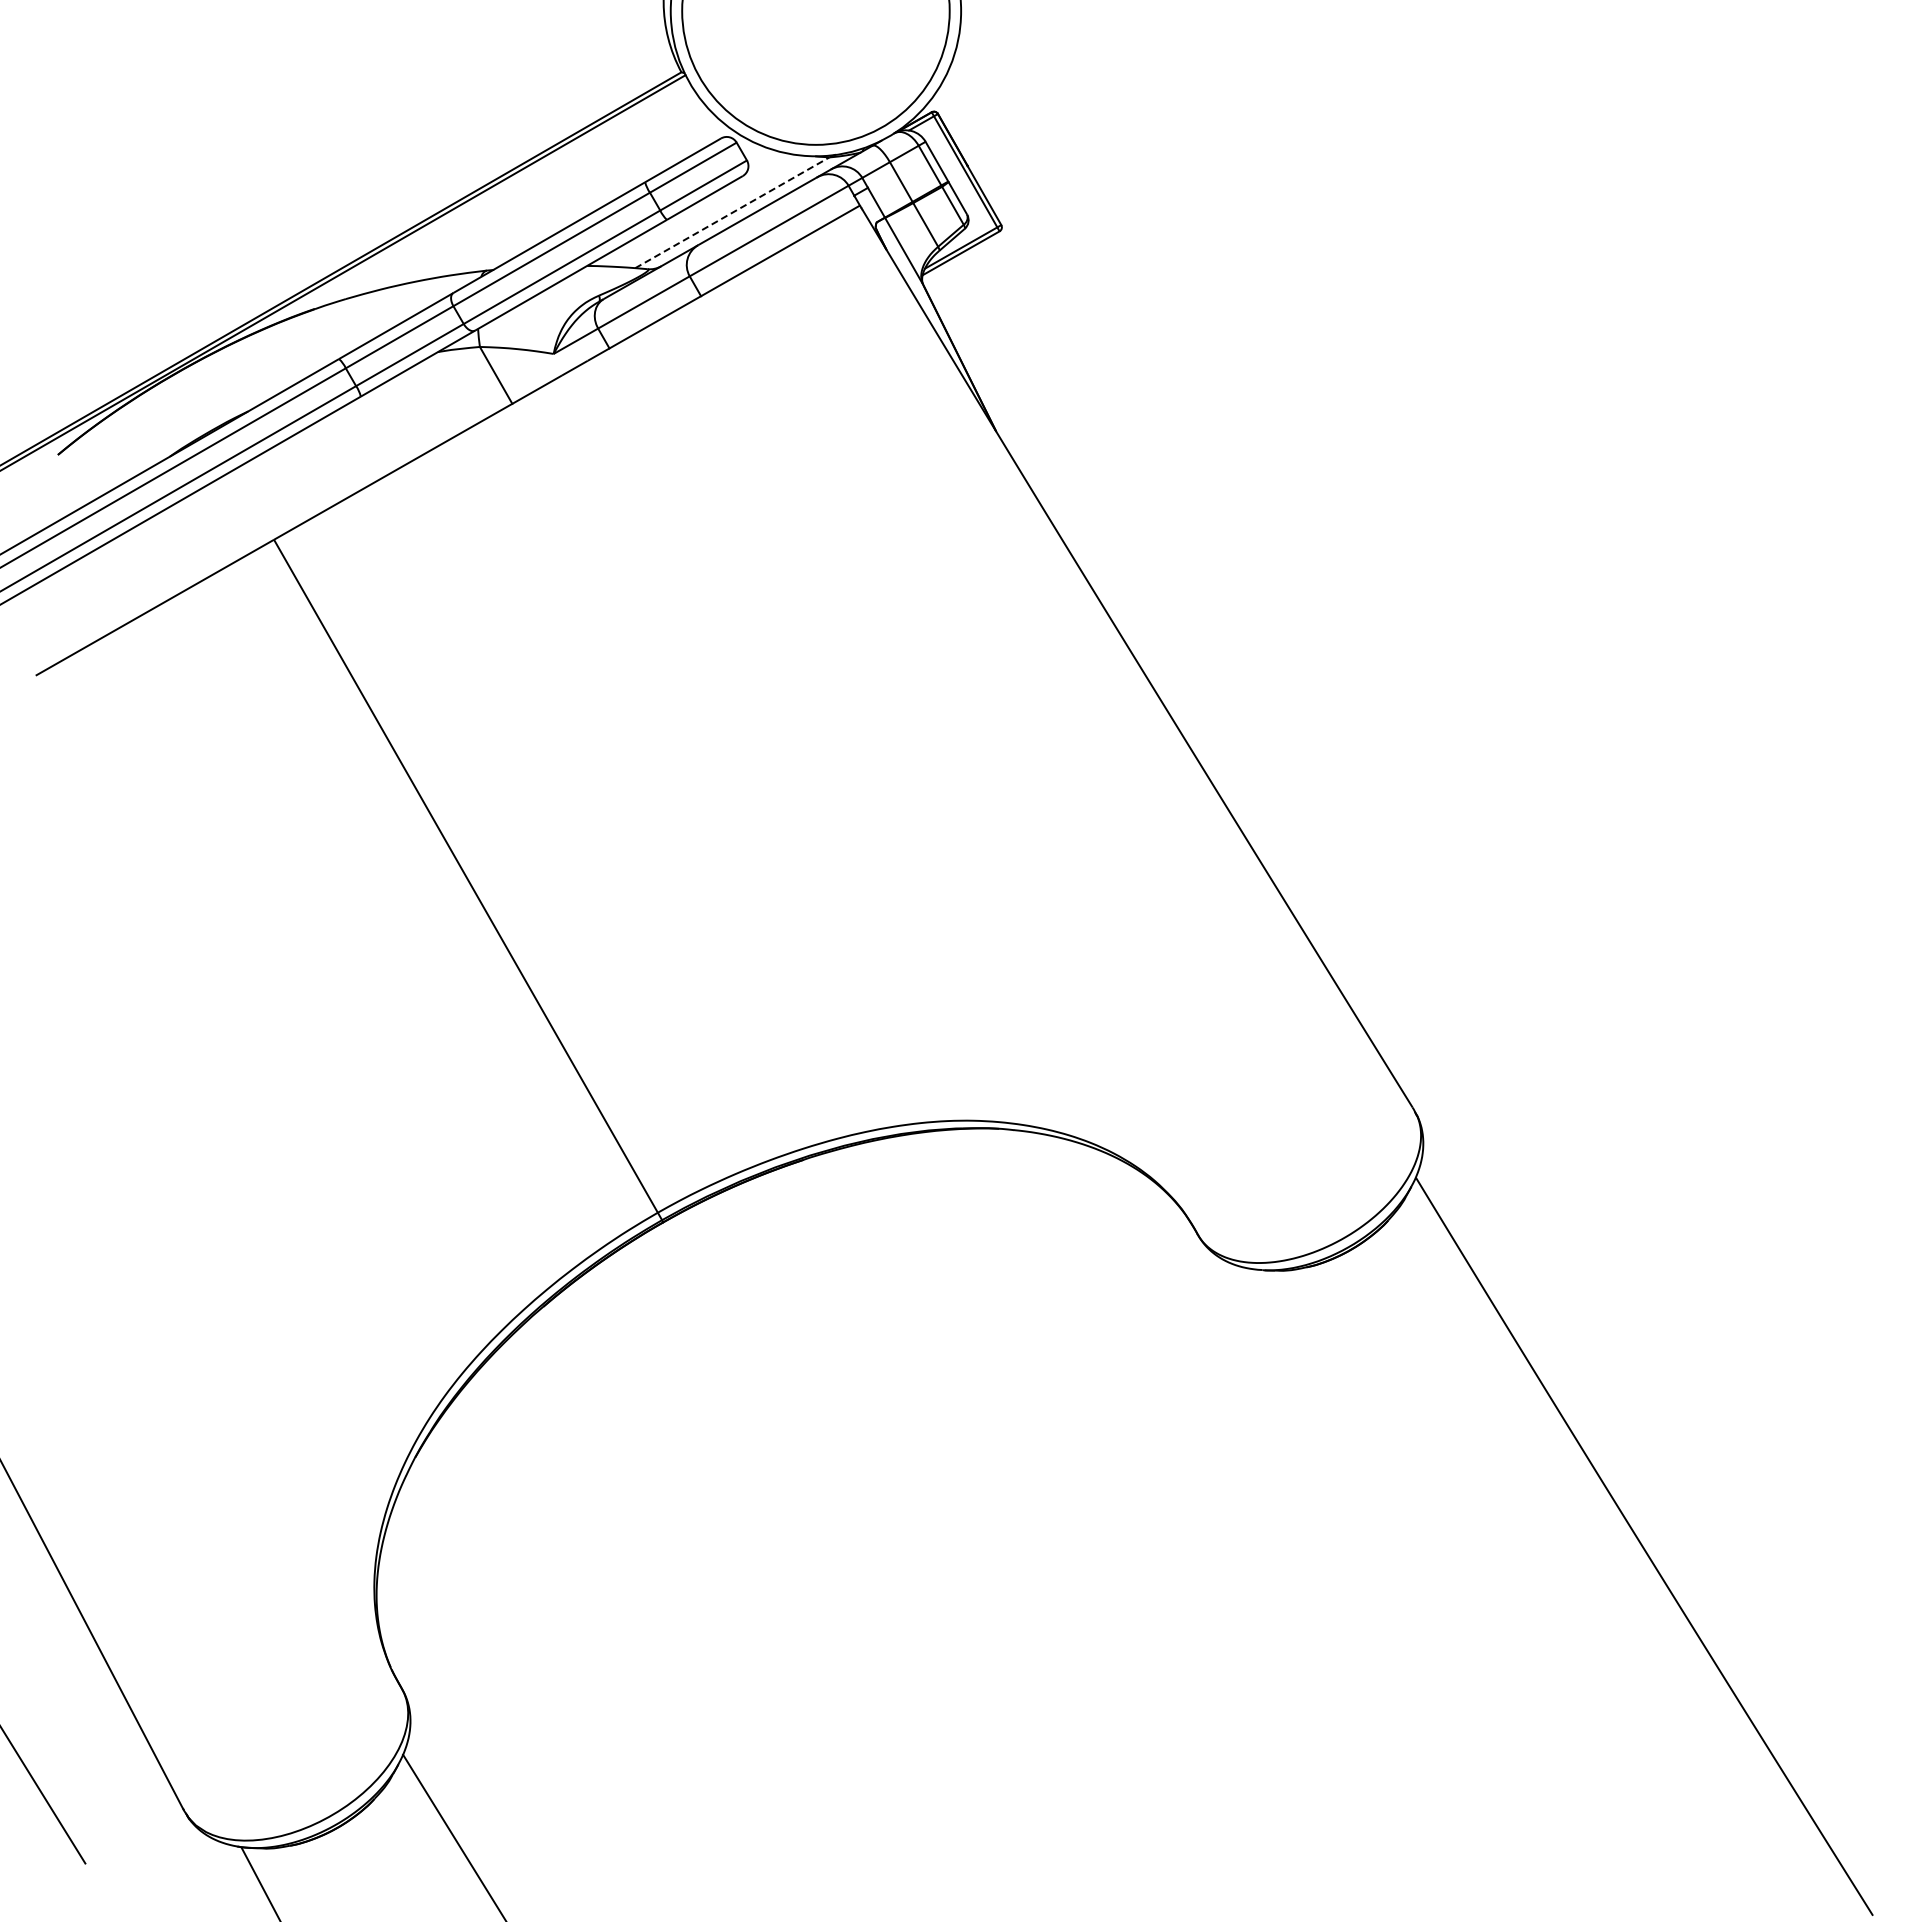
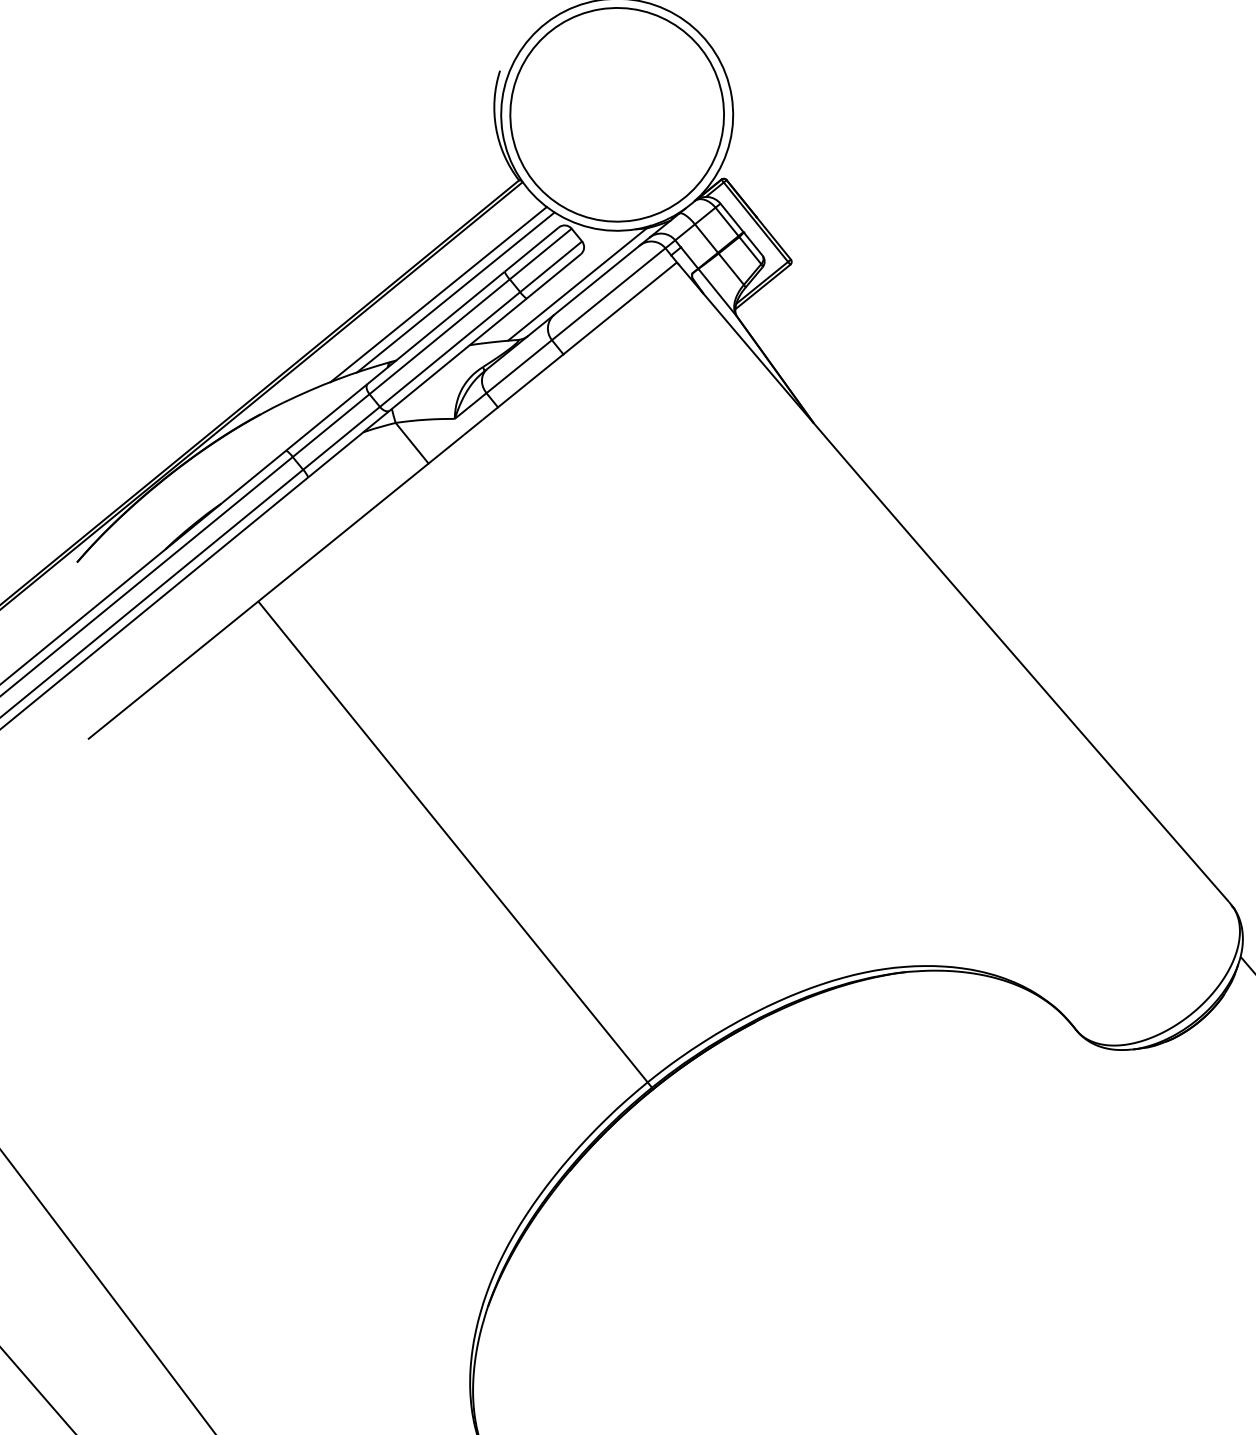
line: (558, 196) -> (438, 294), added
line: (580, 197) -> (455, 292), added
line: (732, 212) -> (577, 284), dashed -> solid

